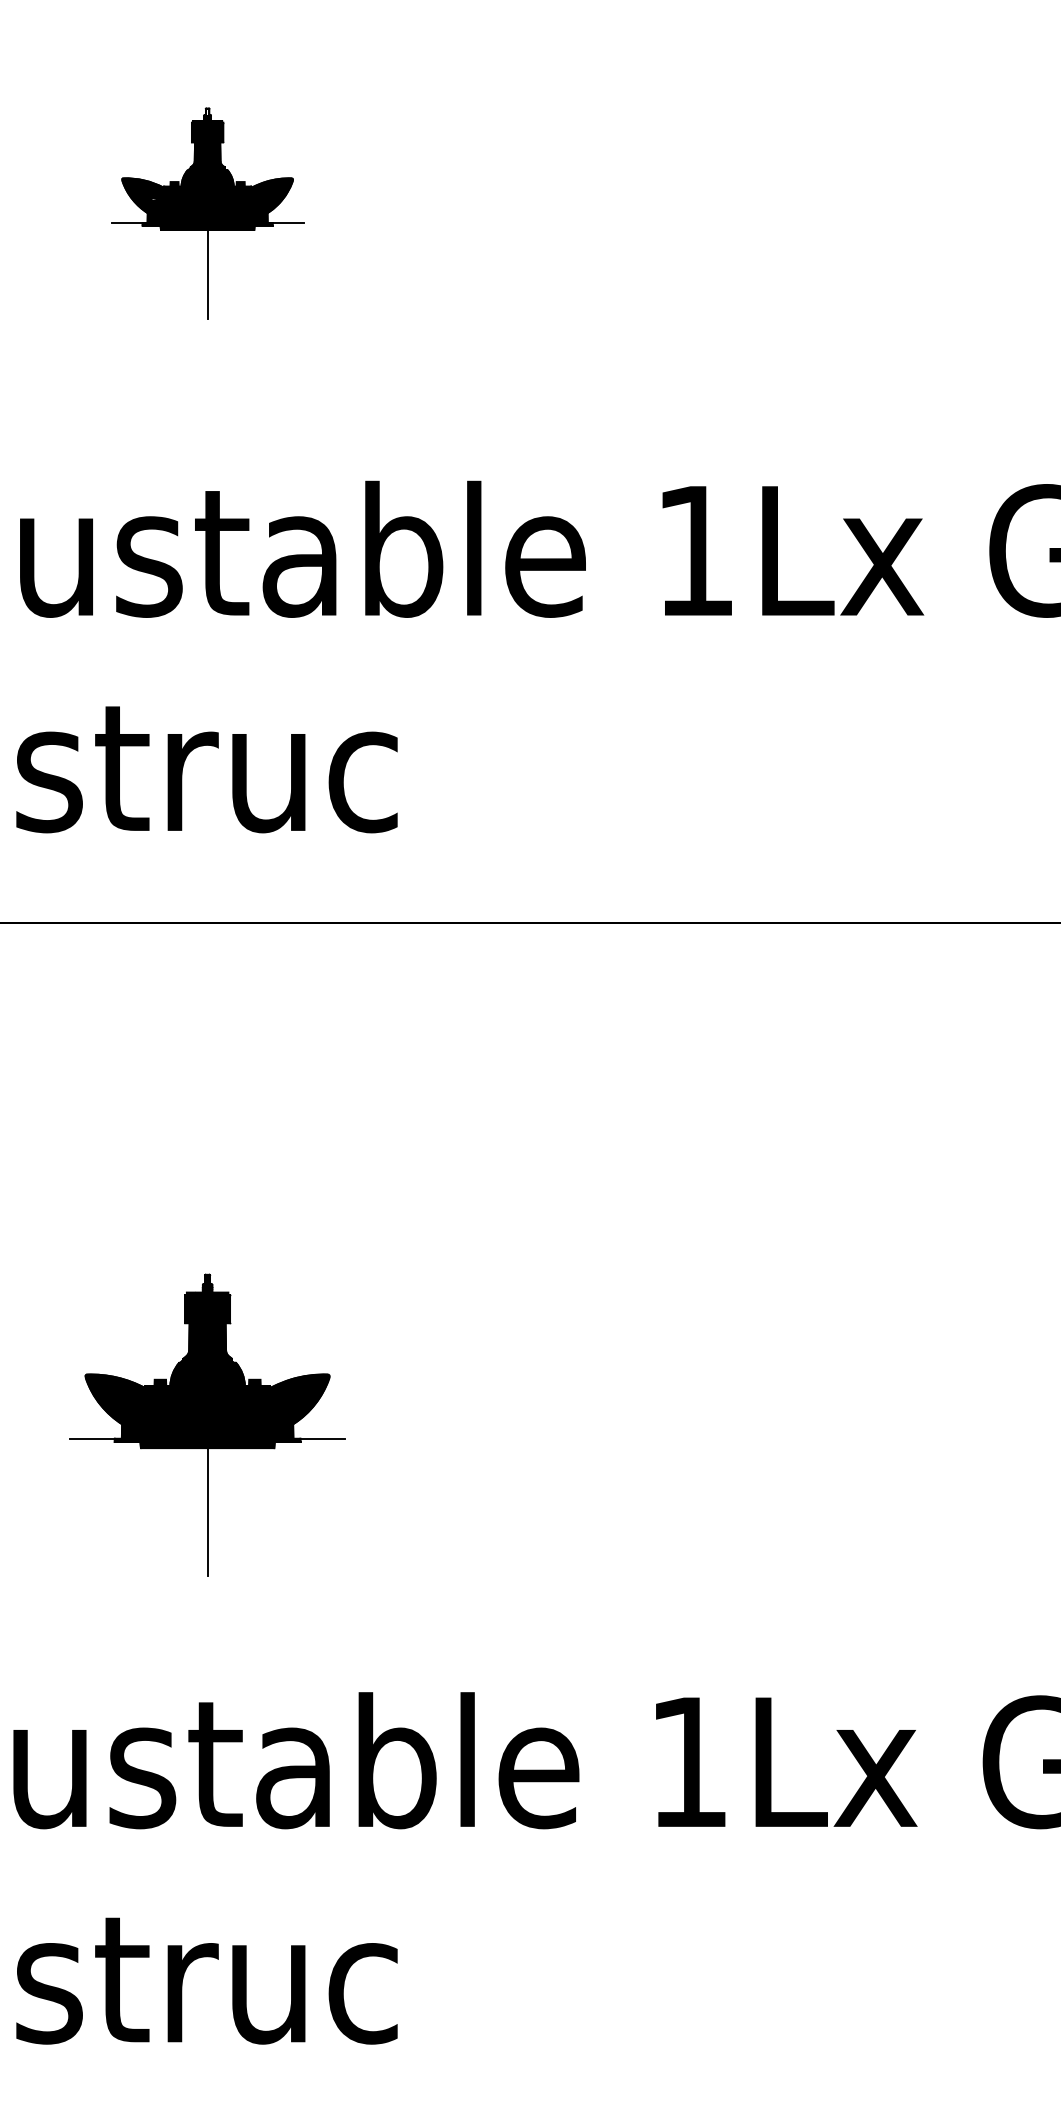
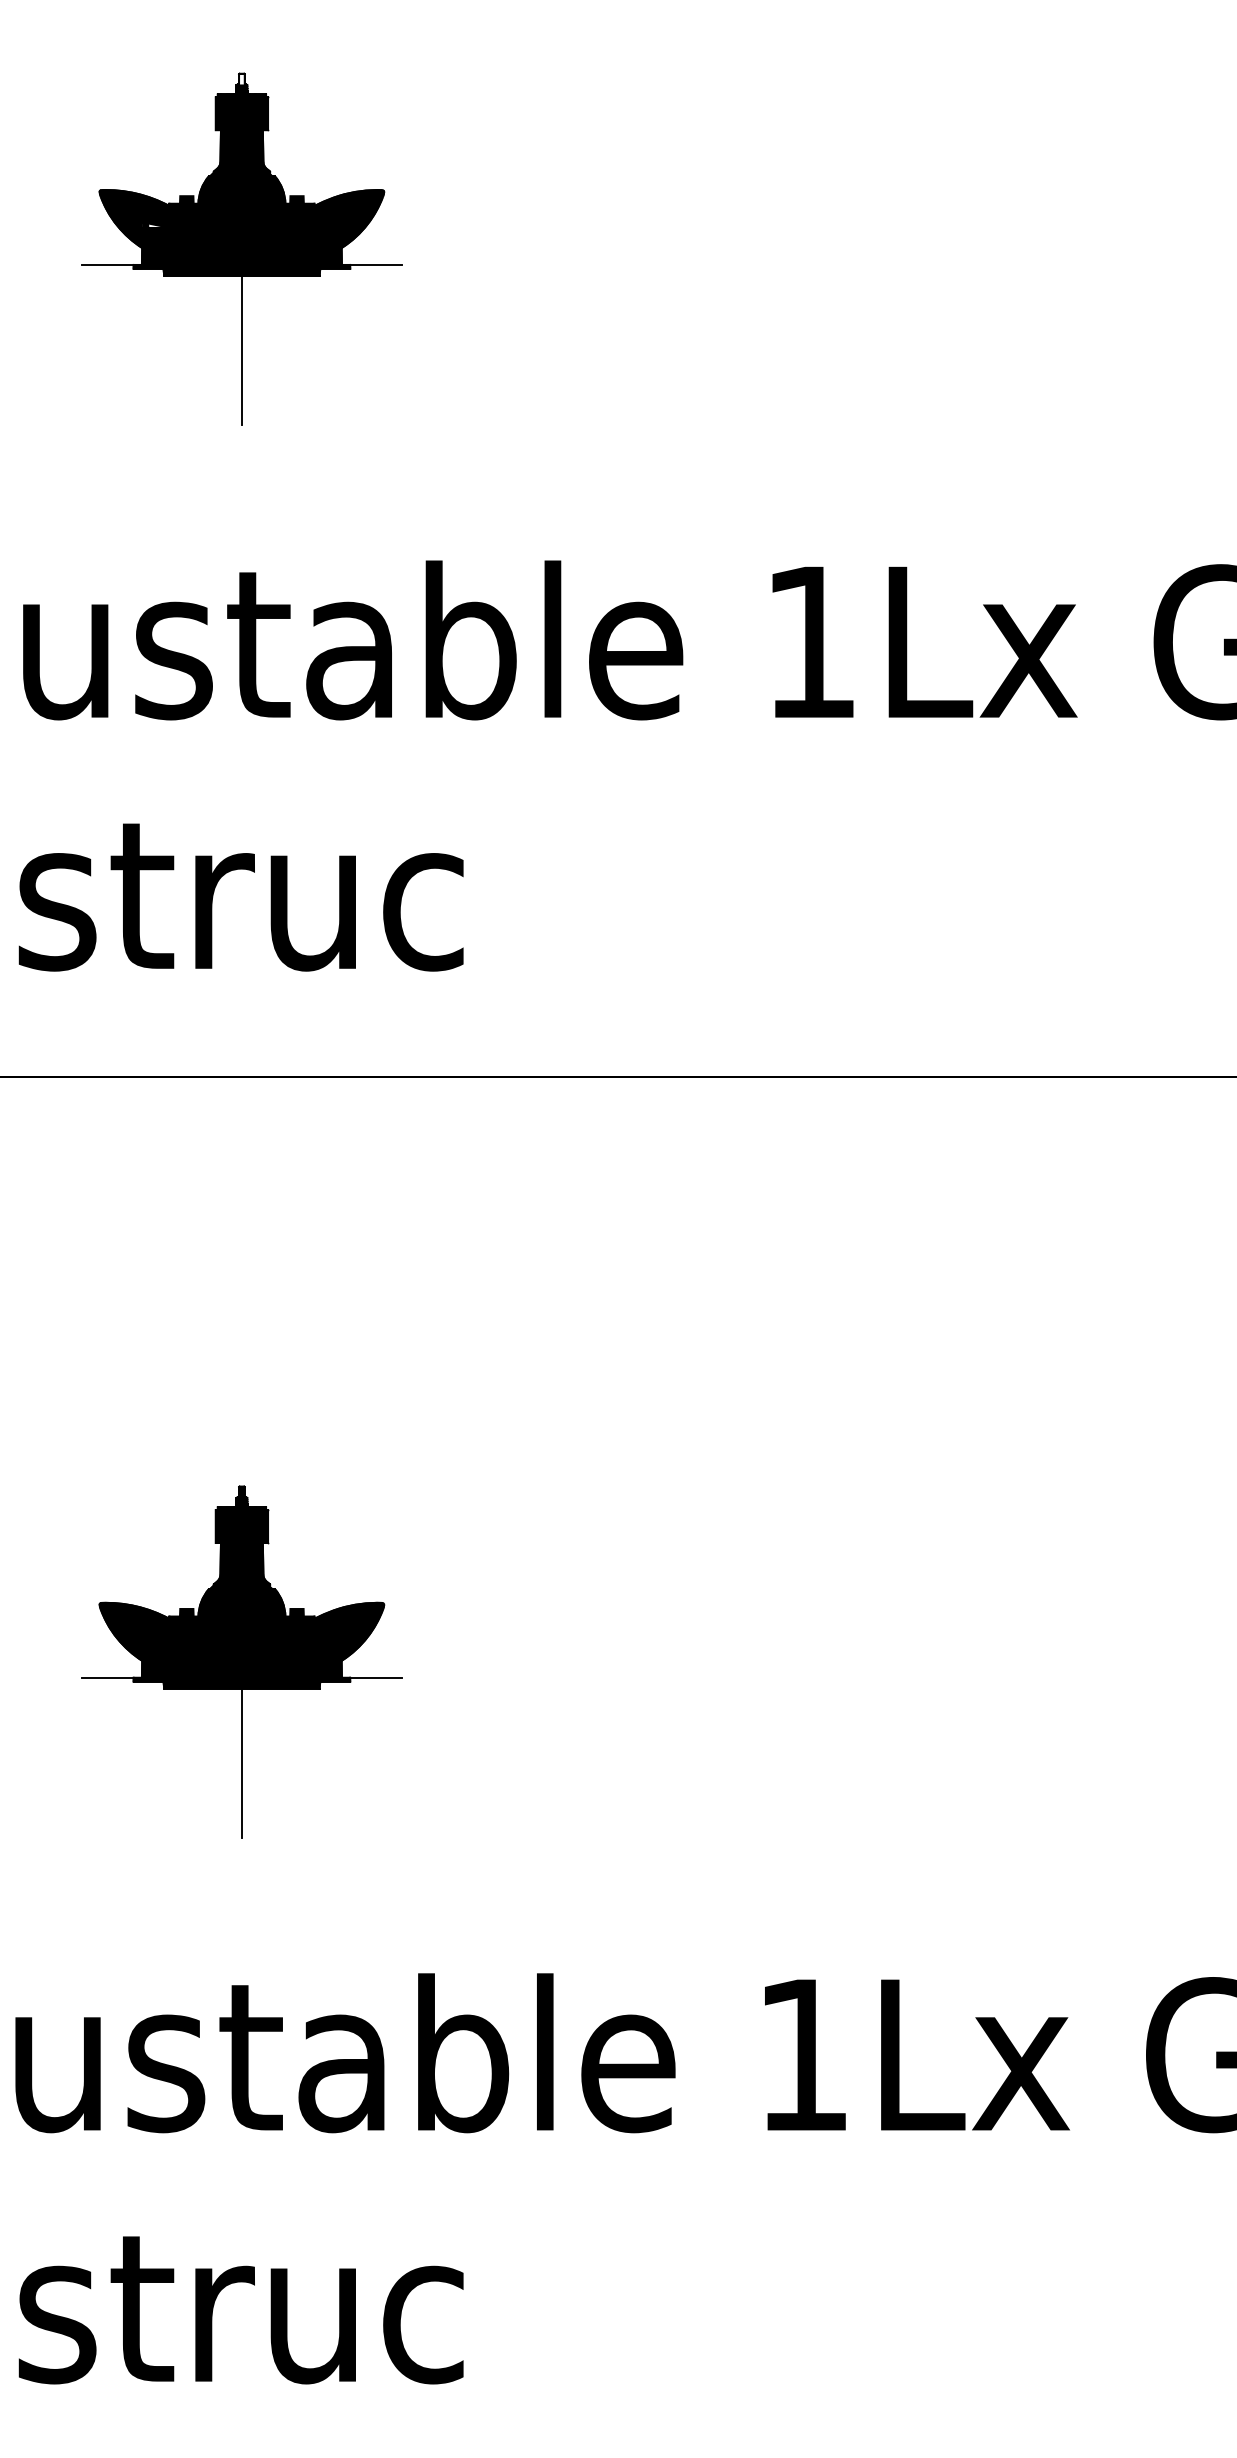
part: (207, 213) -> (241, 248), size x1.43

